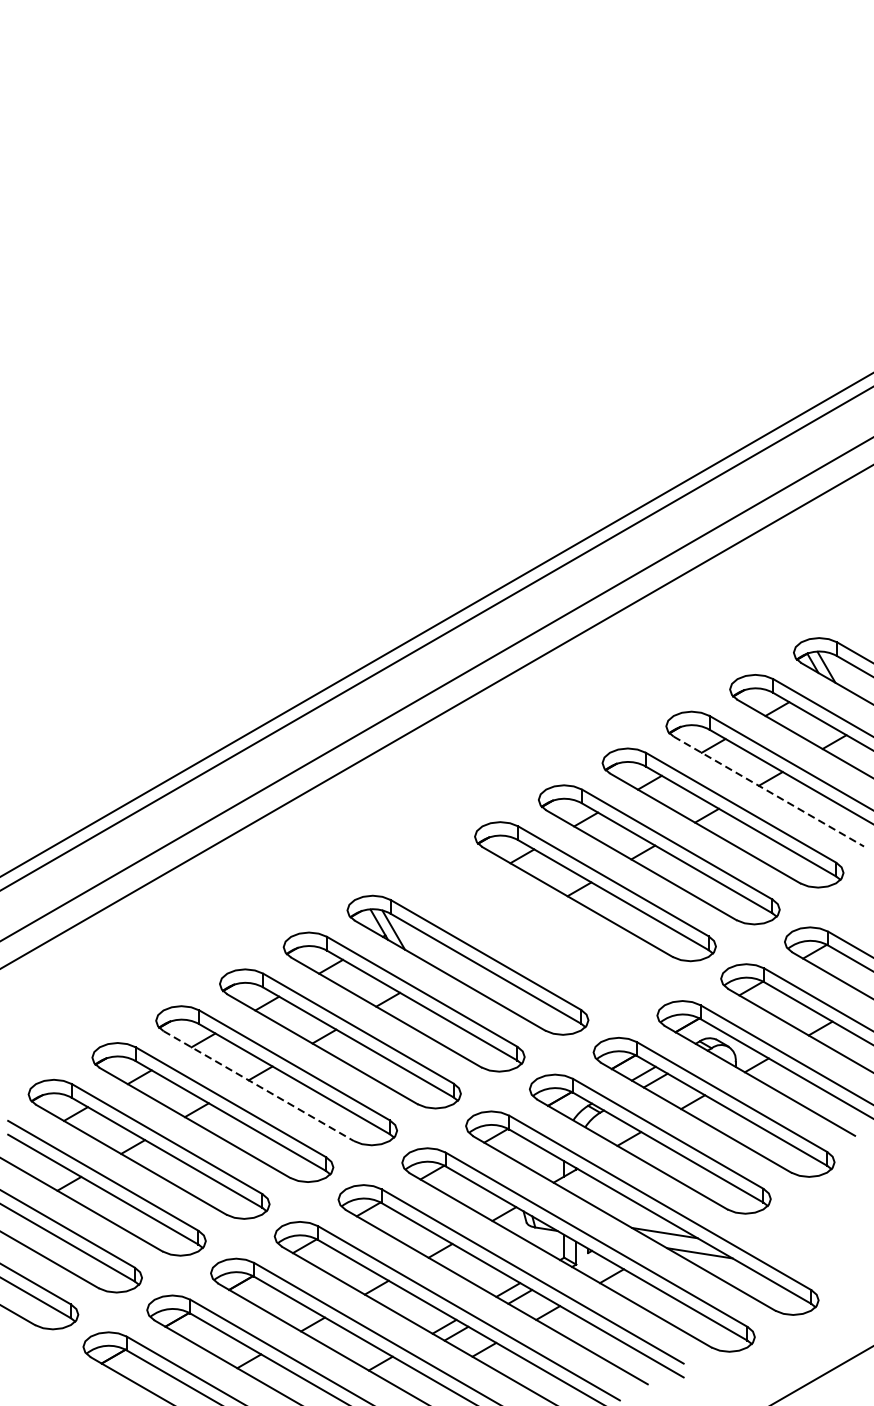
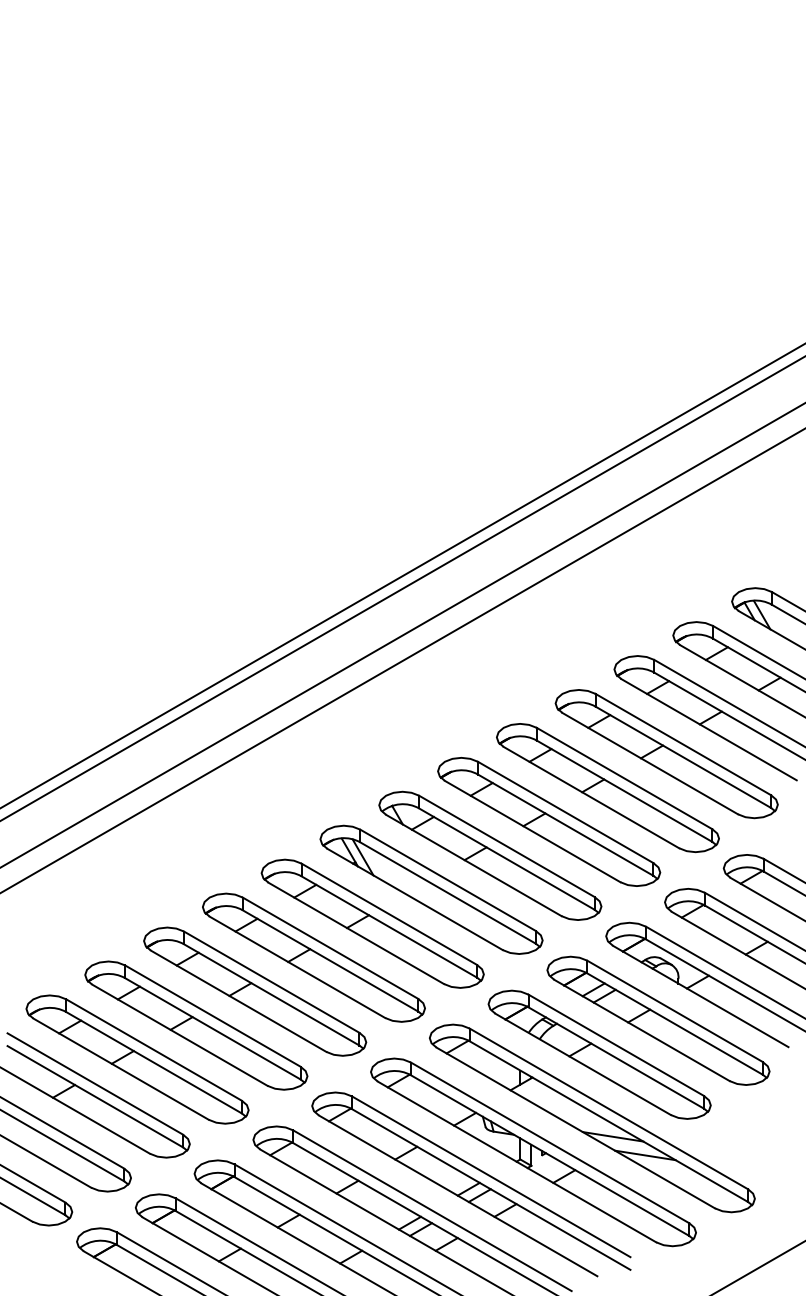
line: (769, 791) -> (709, 729), dashed -> solid
part: (531, 928) -> (490, 855), added
line: (259, 1086) -> (239, 1001), dashed -> solid

